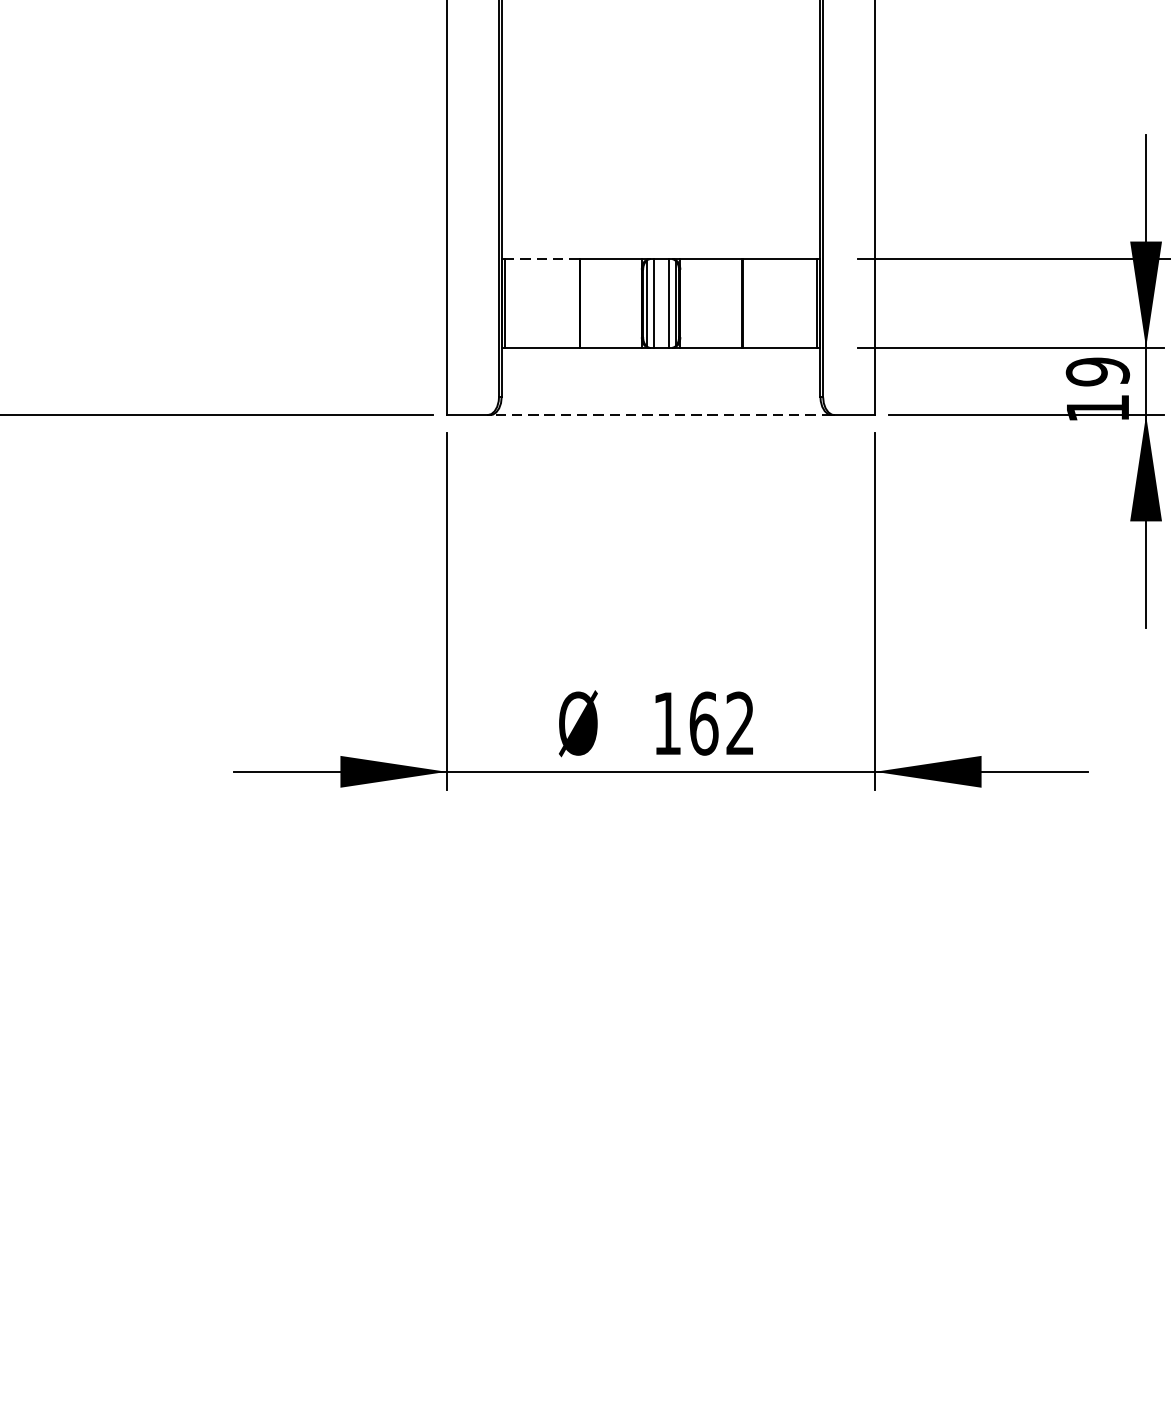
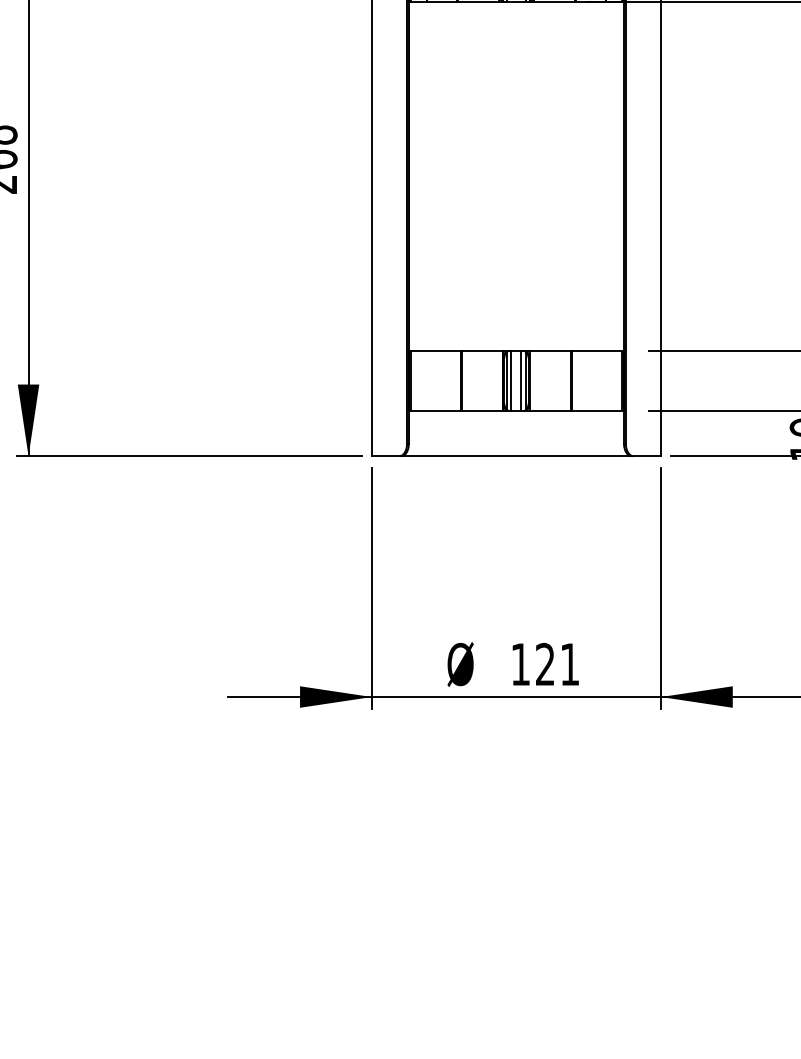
line: (541, 259) -> (435, 351), dashed -> solid
line: (659, 415) -> (515, 456), dashed -> solid
text: (720, 723) -> (556, 664), 162 -> 121

